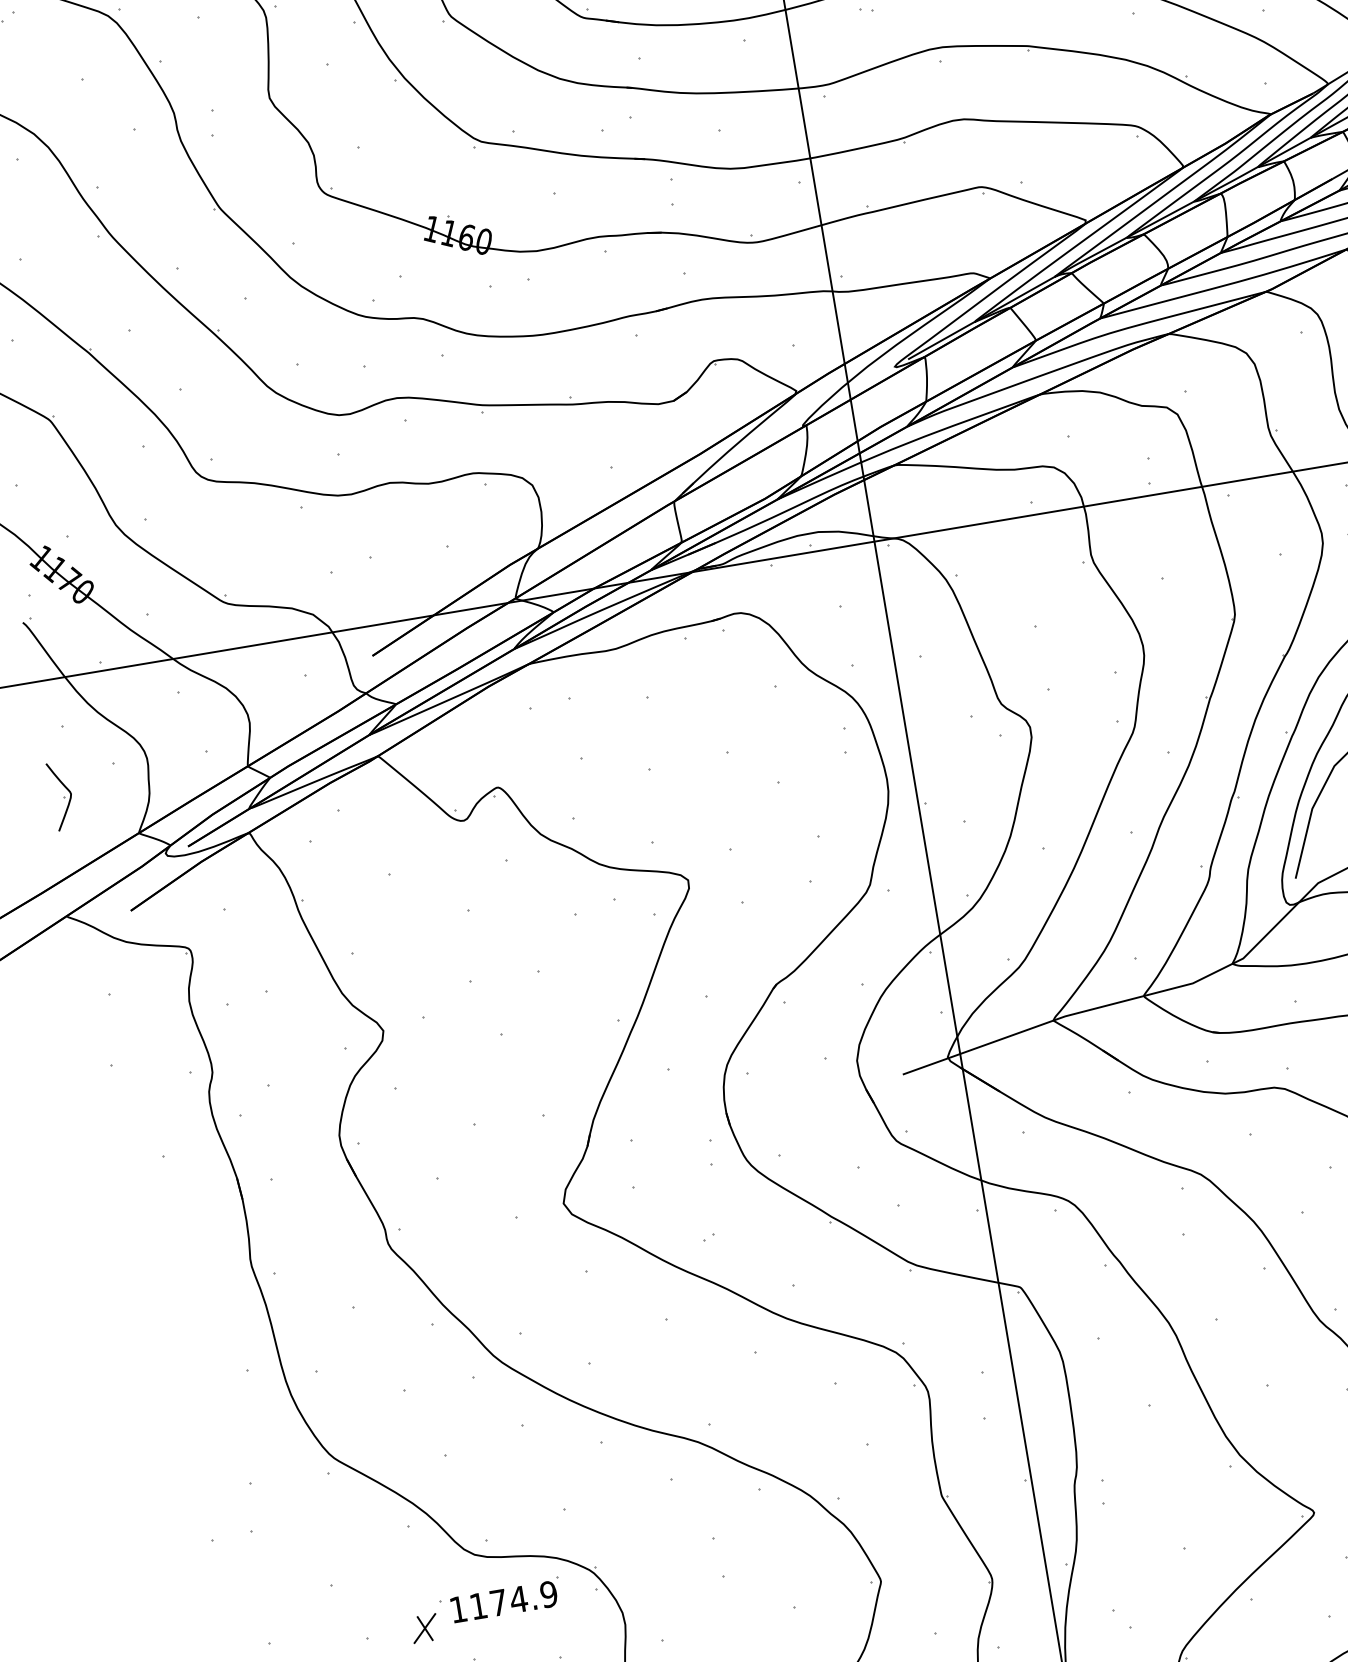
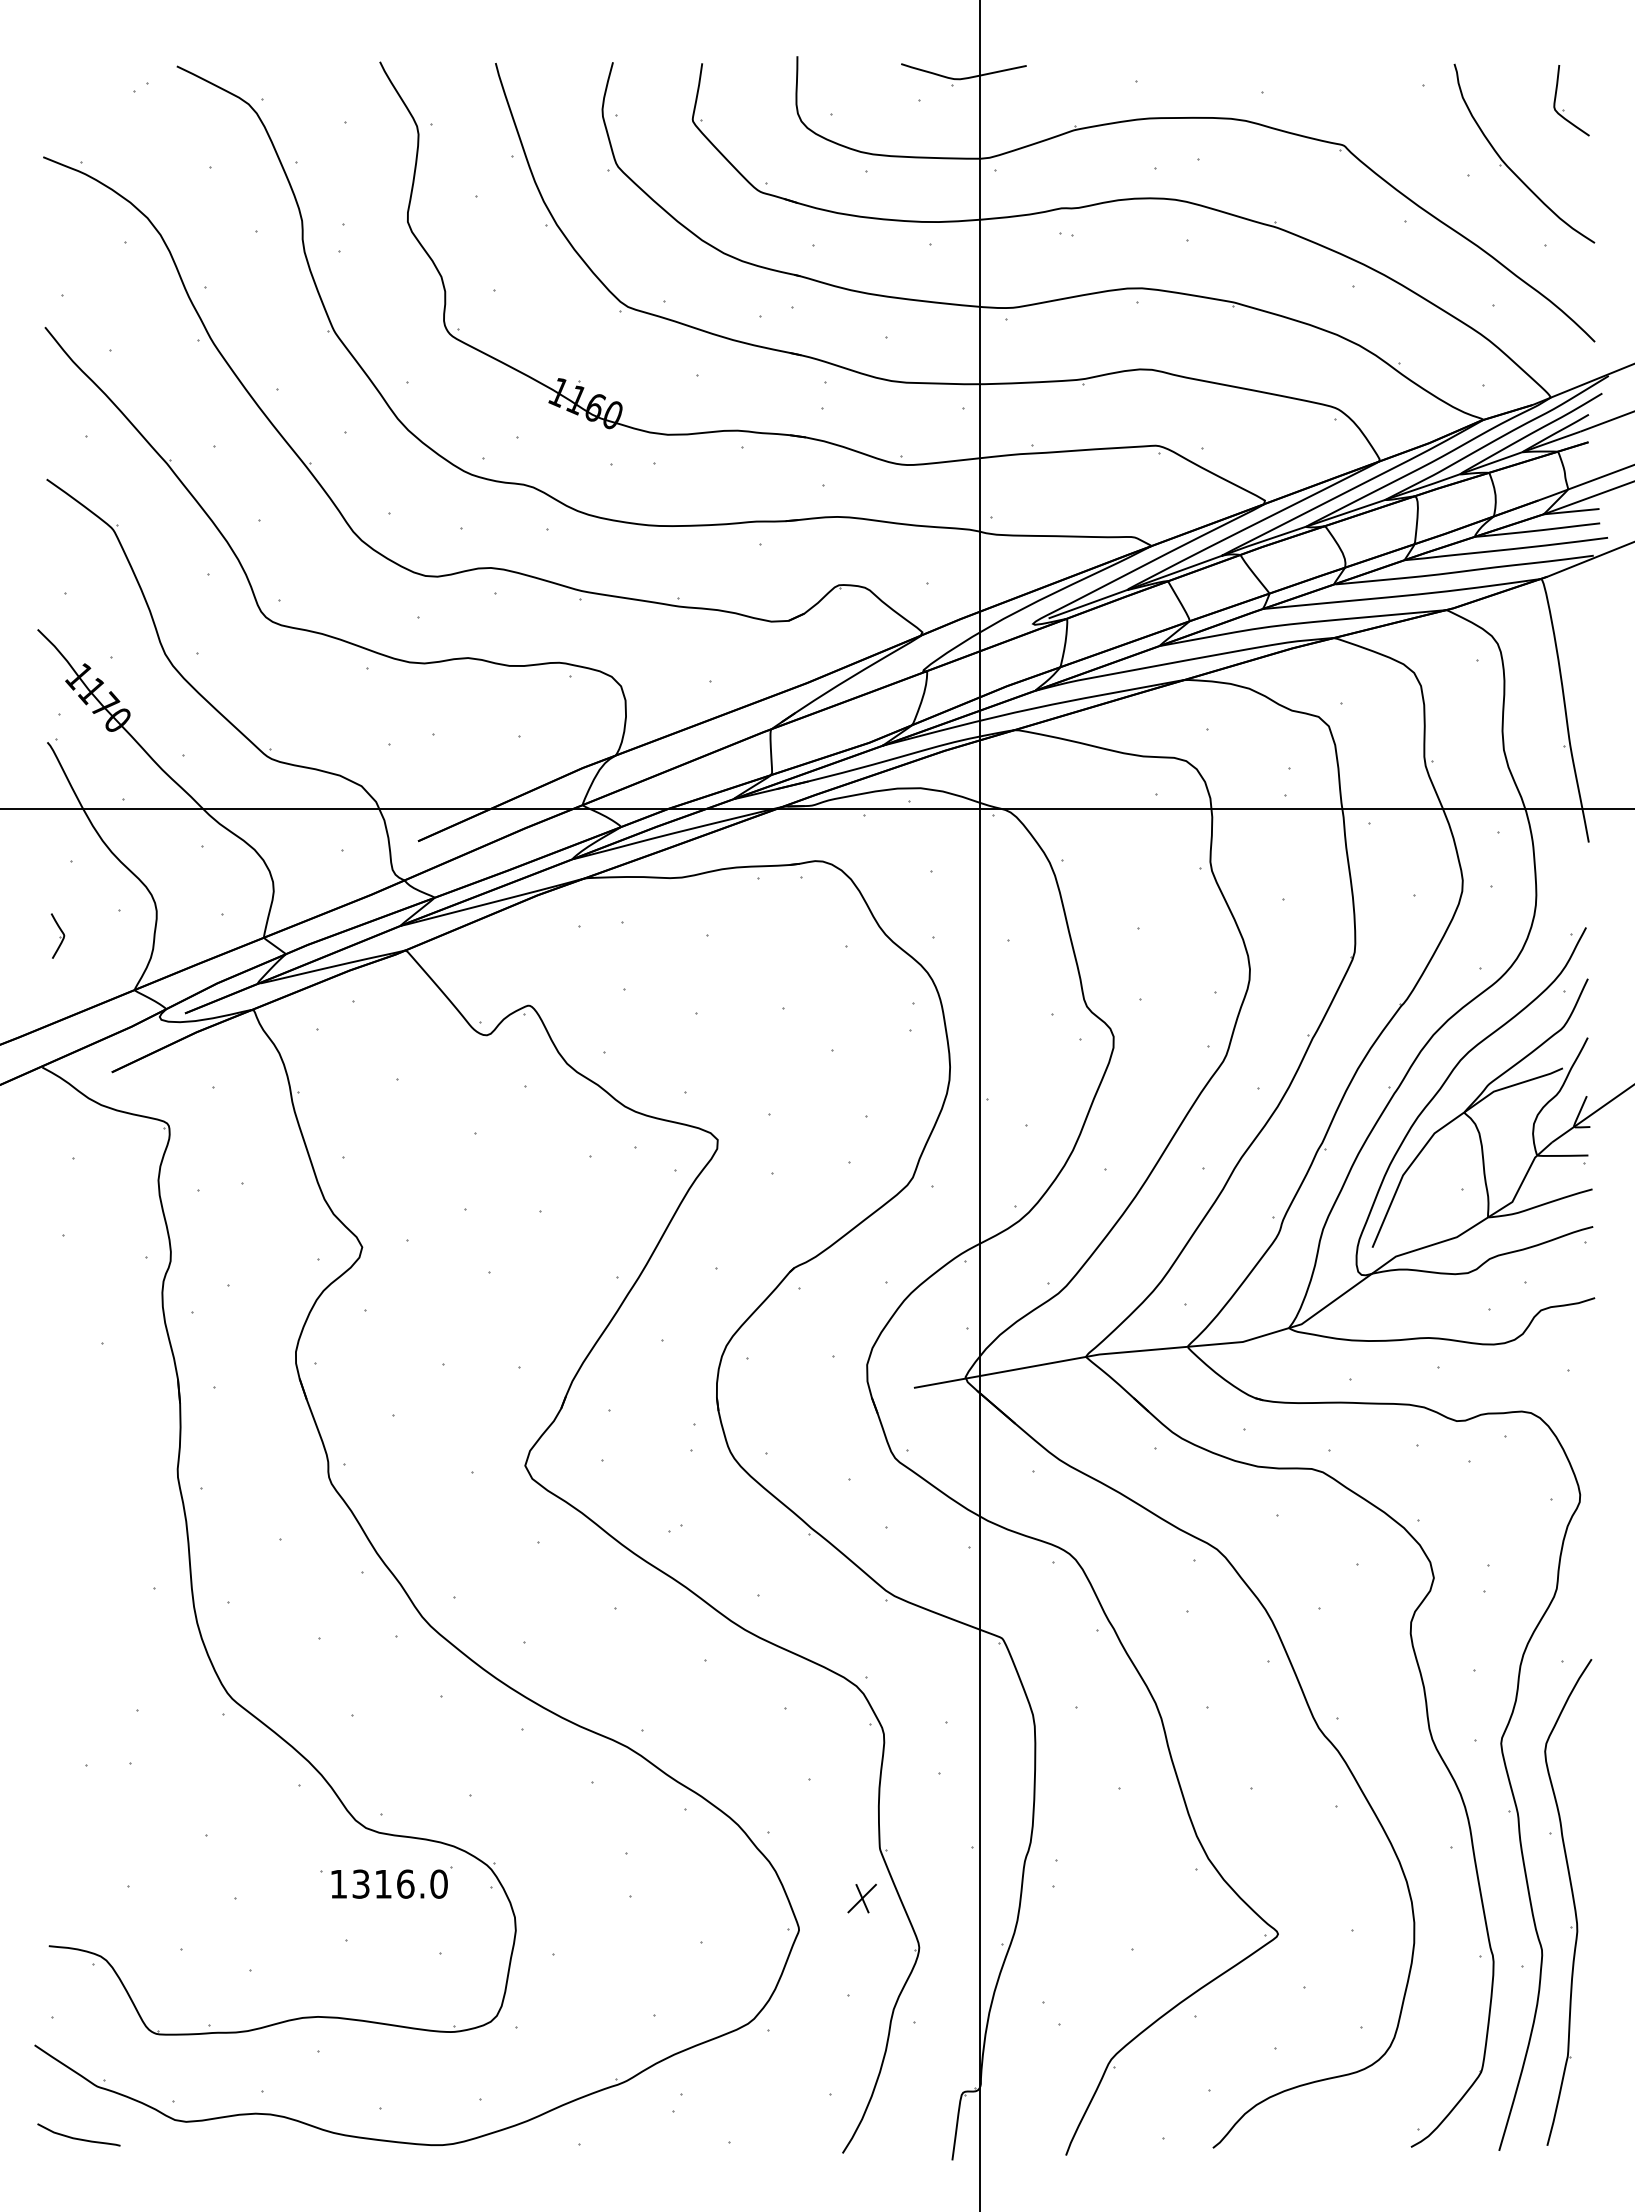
part: (61, 795) -> (57, 935), size x0.6
text: (513, 1599) -> (399, 1883), 1174.9 -> 1316.0
part: (424, 1628) -> (861, 1898), moved

